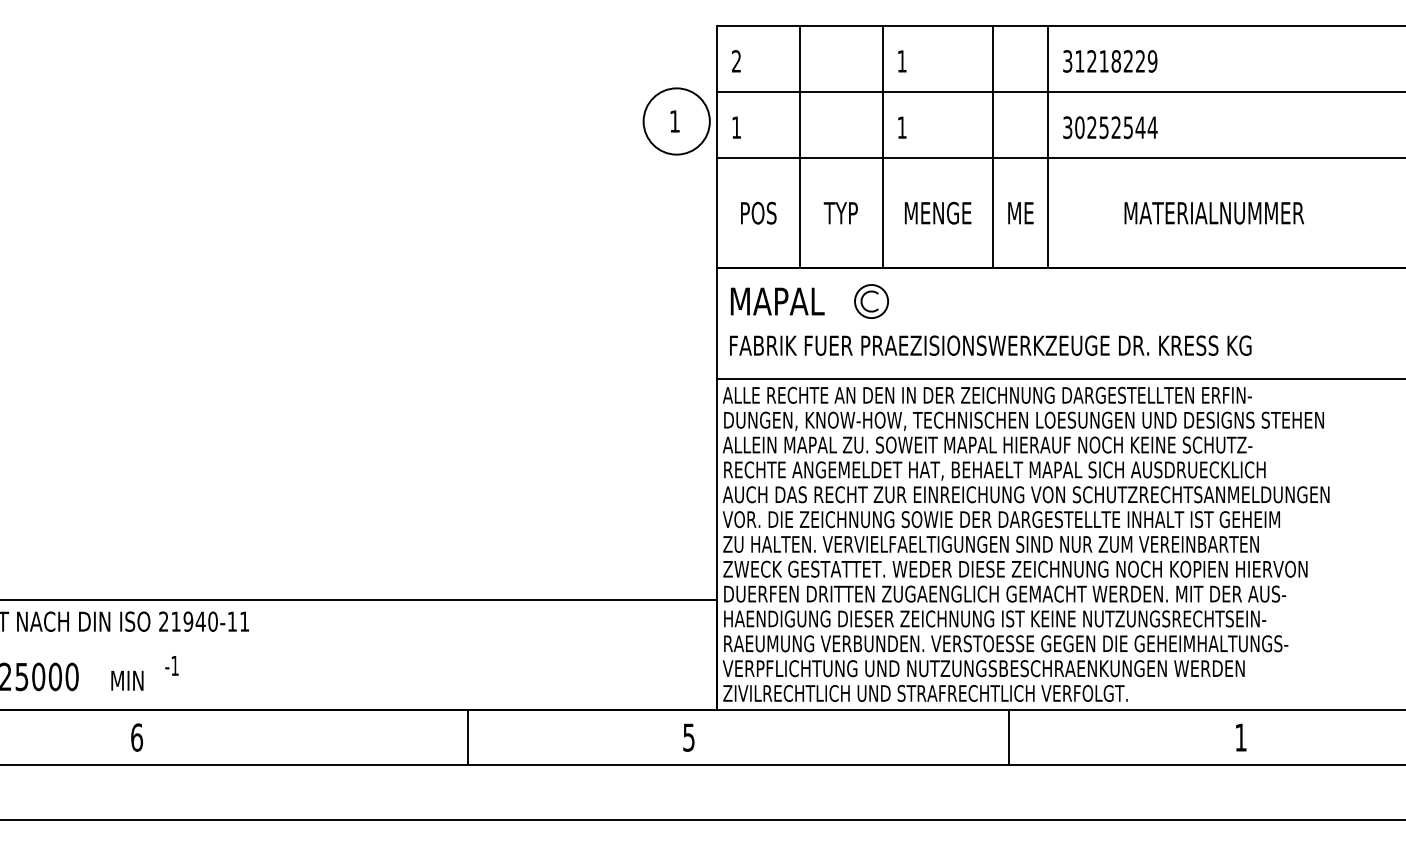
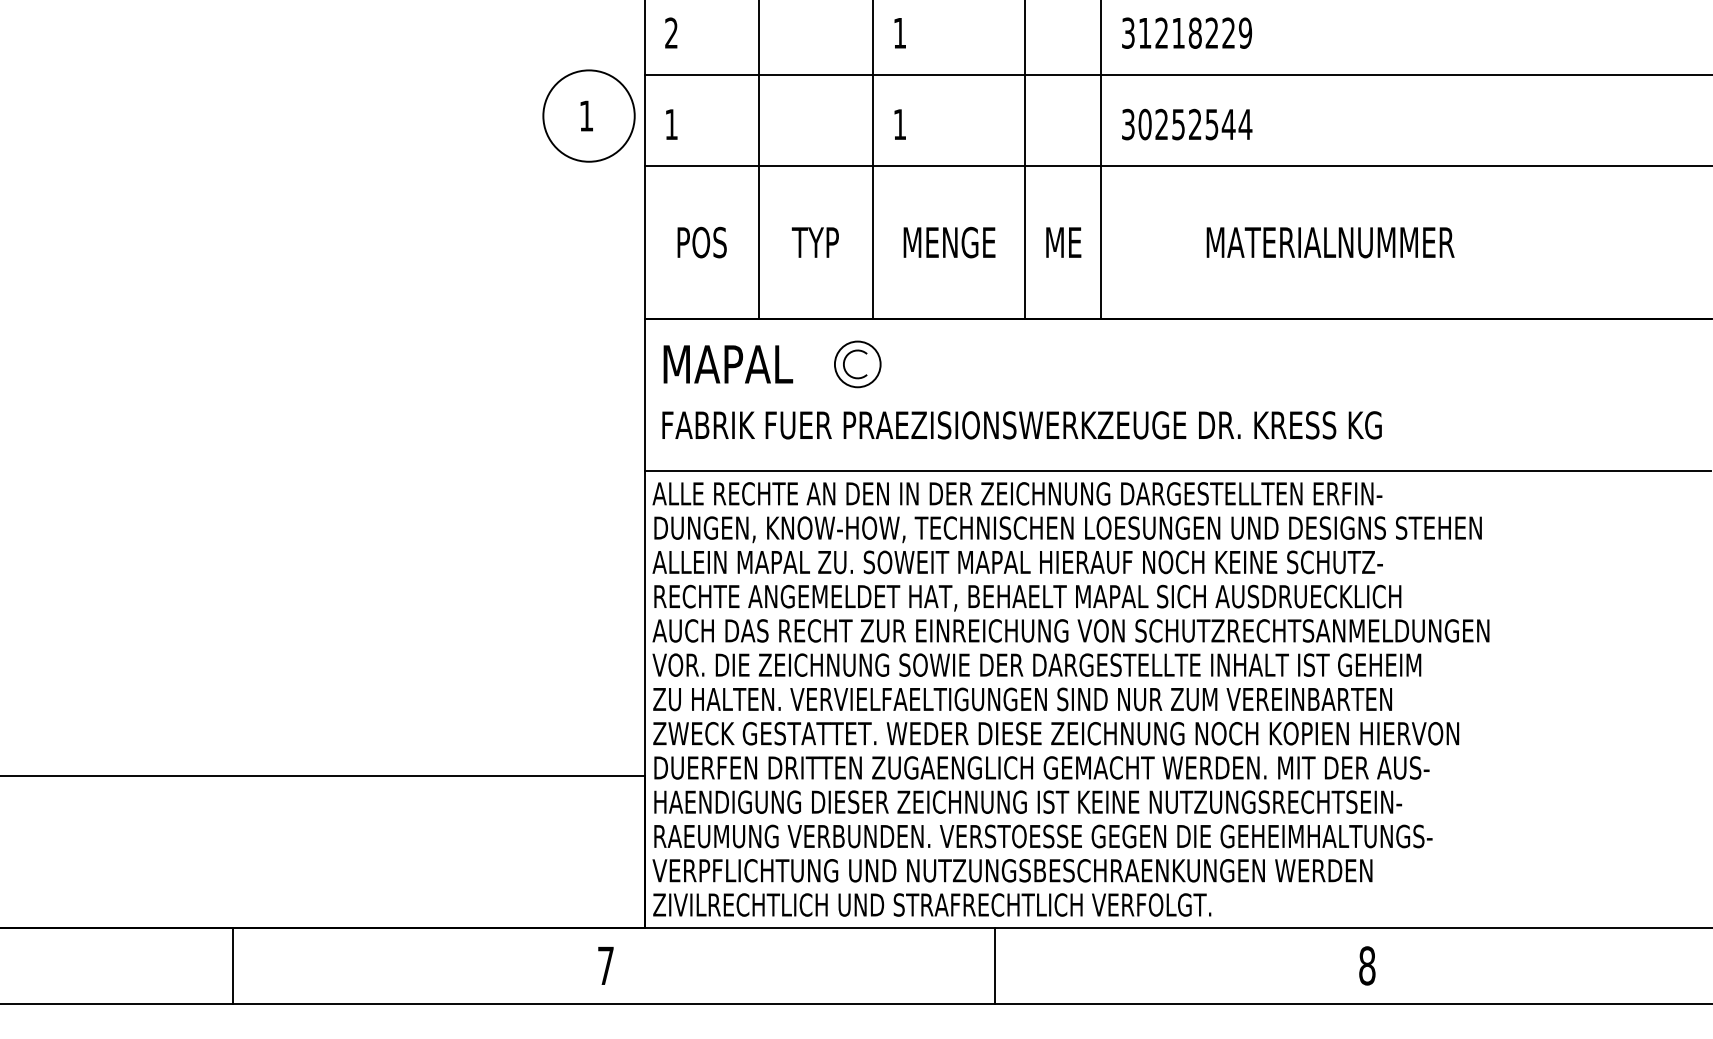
line: (467, 737) -> (232, 965), moved
text: (688, 737) -> (605, 965), 5 -> 7
line: (1008, 737) -> (994, 965), moved
text: (1240, 737) -> (1366, 965), 1 -> 8

